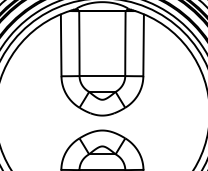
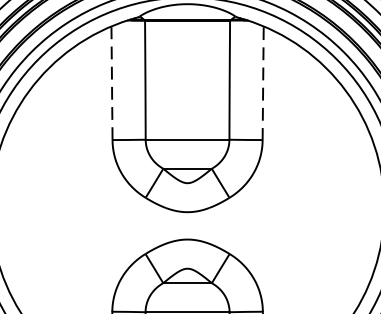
line: (61, 45) -> (112, 83), solid -> dashed
line: (143, 45) -> (262, 83), solid -> dashed

